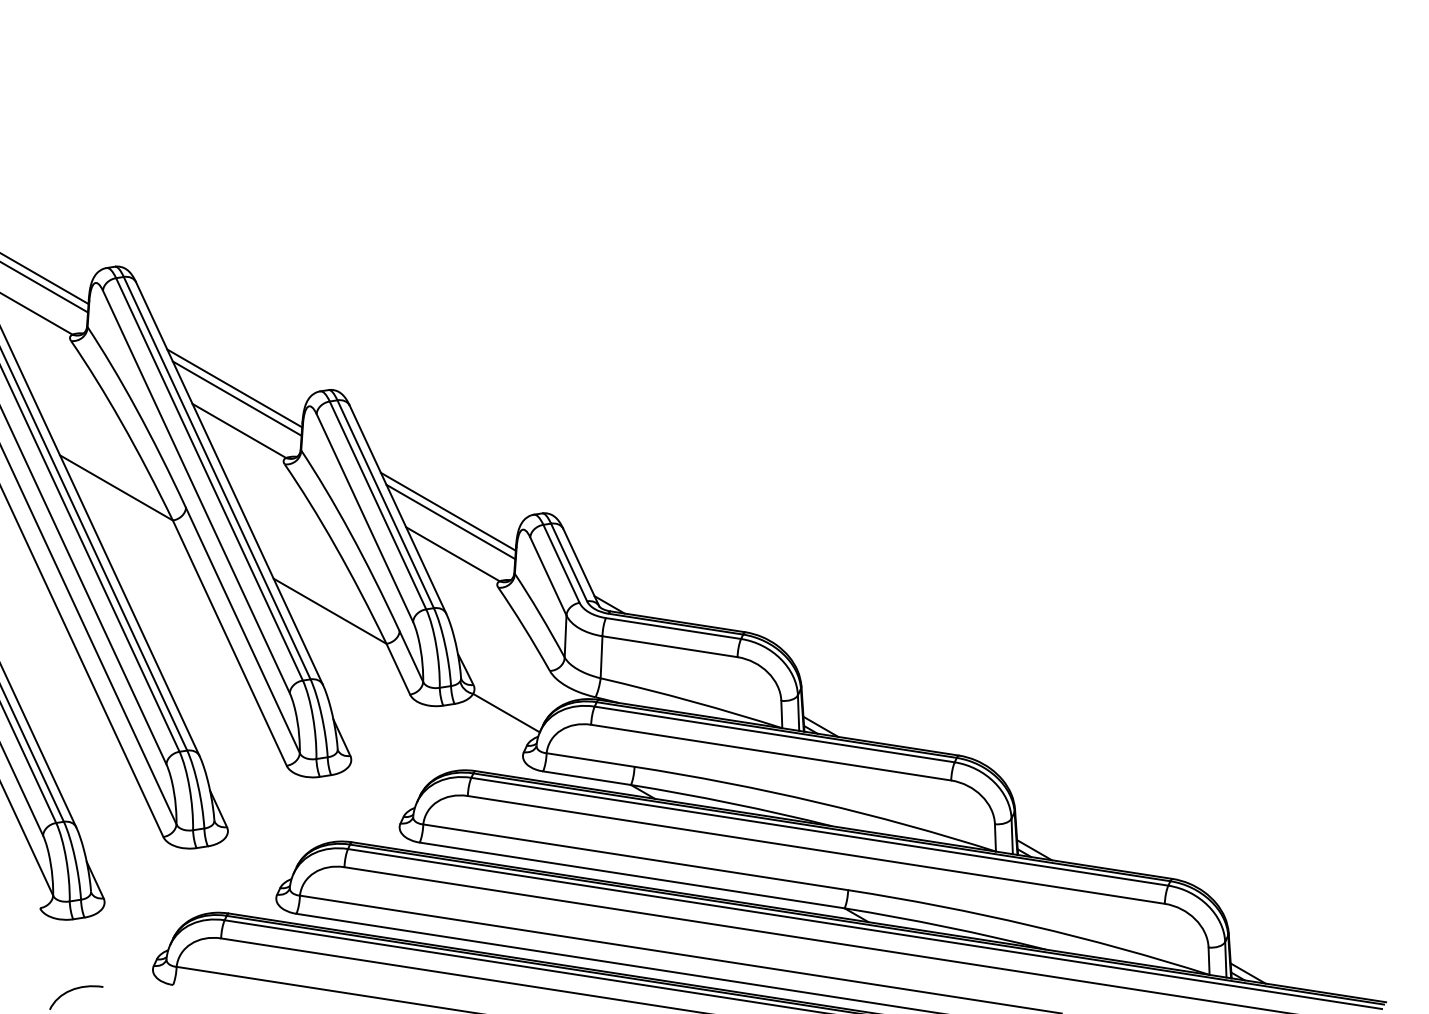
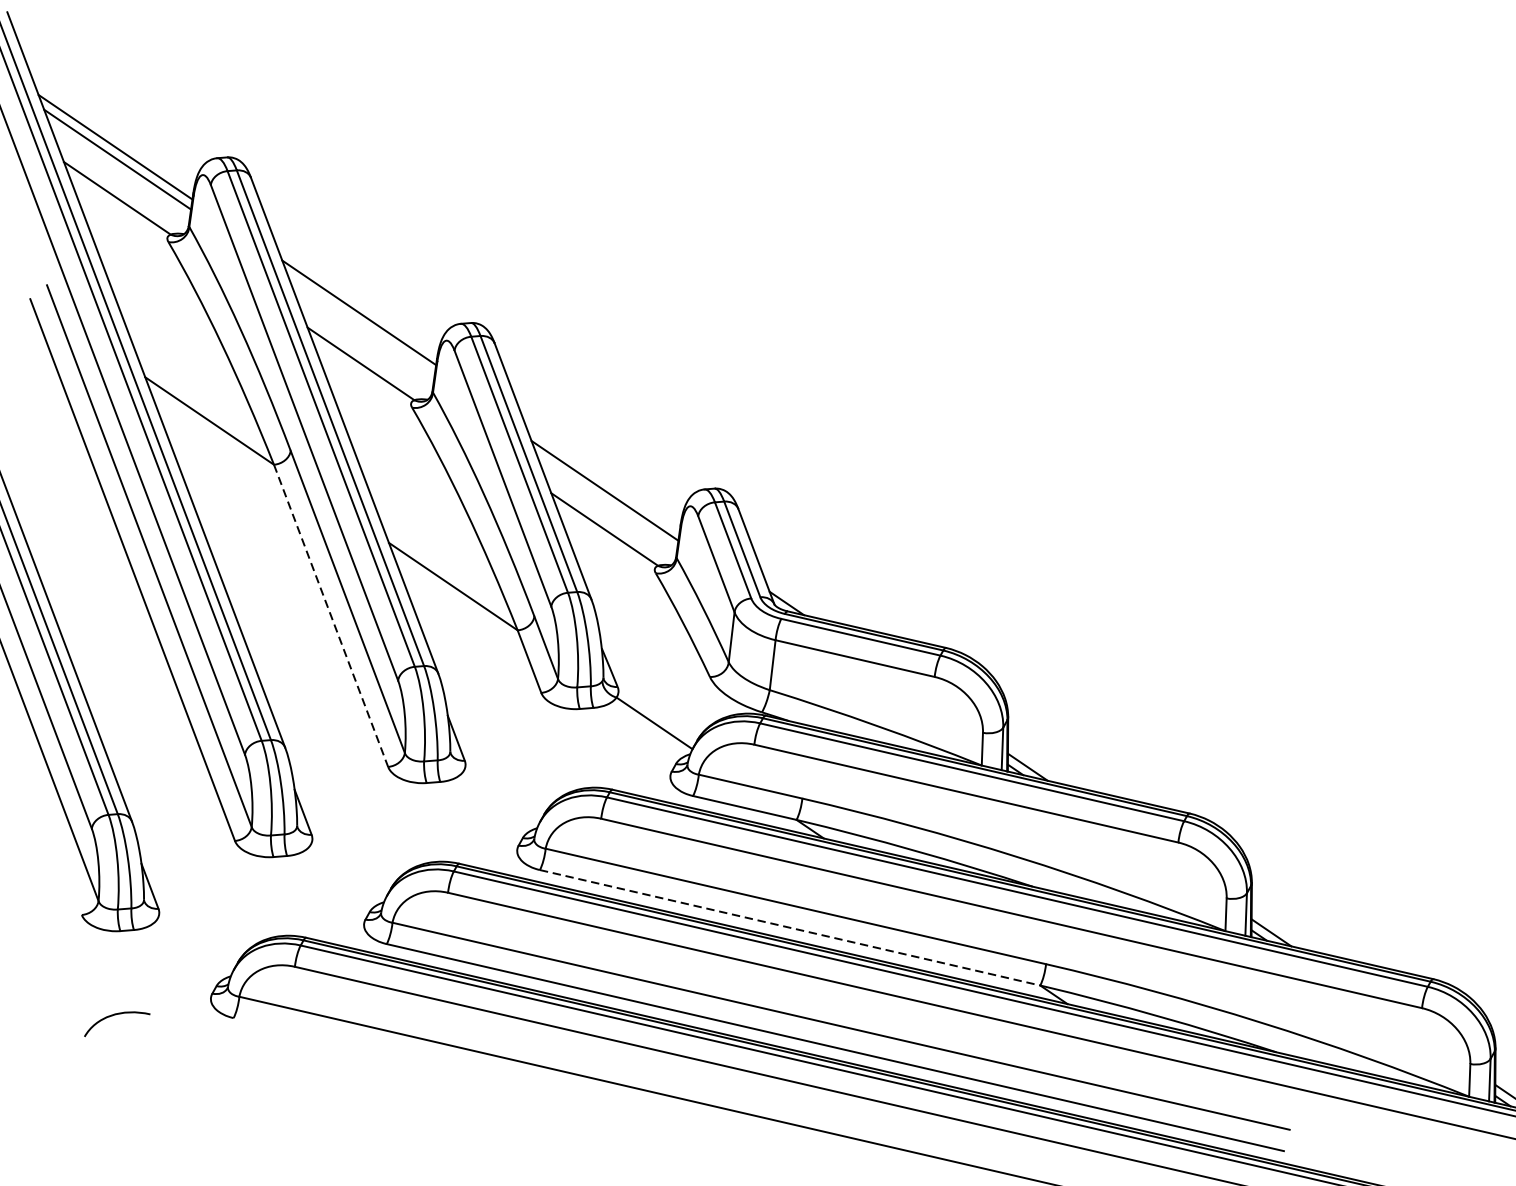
line: (236, 398) -> (360, 325), removed
line: (447, 511) -> (601, 478), removed
line: (230, 643) -> (331, 616), solid -> dashed
line: (632, 875) -> (790, 927), solid -> dashed

